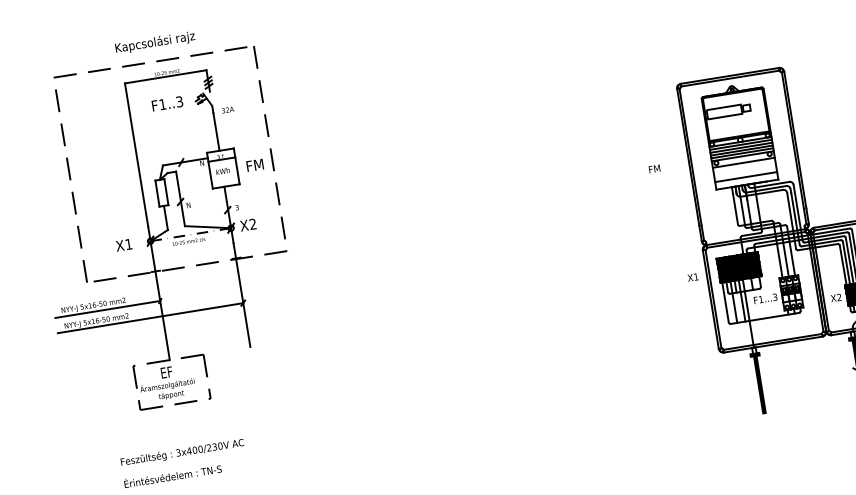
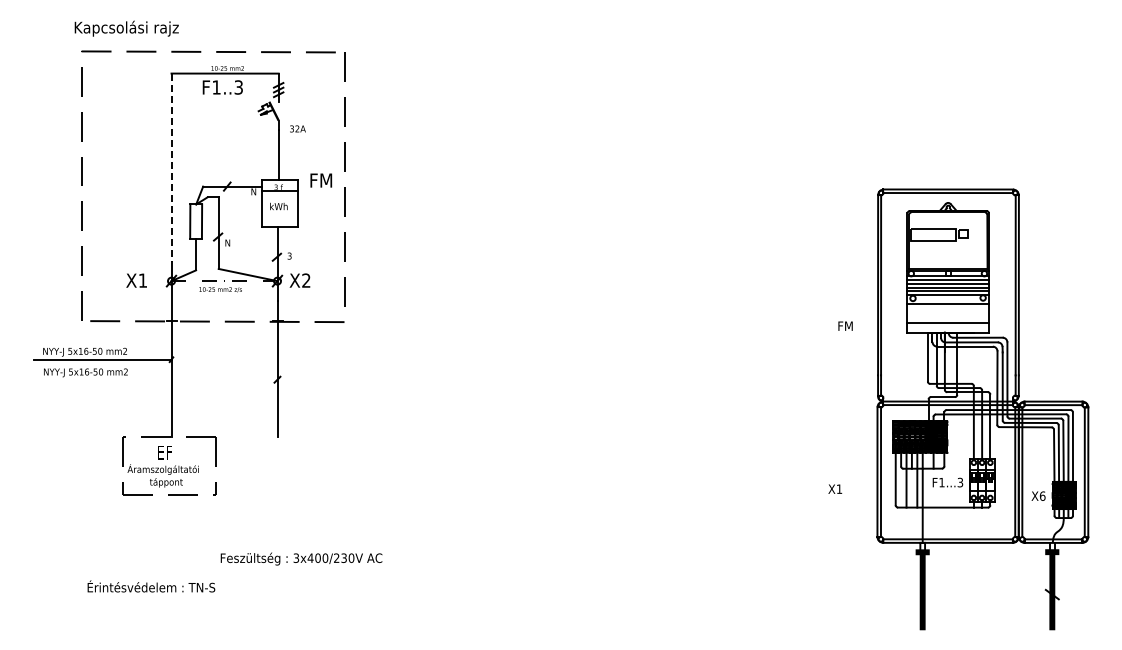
text: (155, 42) -> (126, 28), moved
text: (167, 103) -> (222, 87), moved
line: (136, 155) -> (171, 168), solid -> dashed
text: (255, 165) -> (321, 180), moved
text: (654, 168) -> (845, 325), moved
text: (693, 276) -> (835, 488), moved
text: (839, 296) -> (1042, 495), X2 -> X6
line: (150, 317) -> (155, 379), removed
text: (182, 452) -> (301, 558), moved

